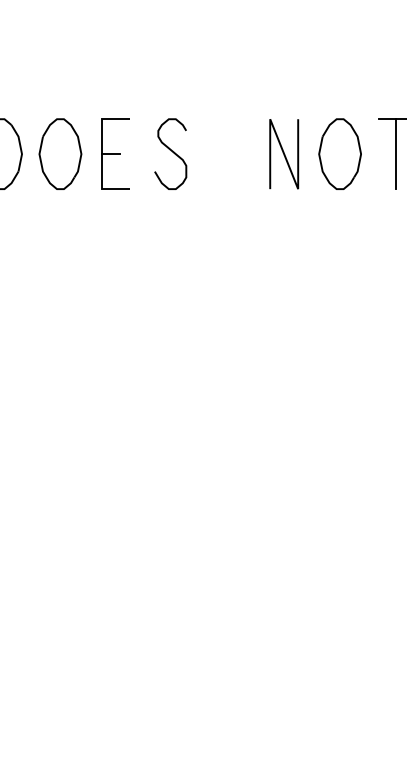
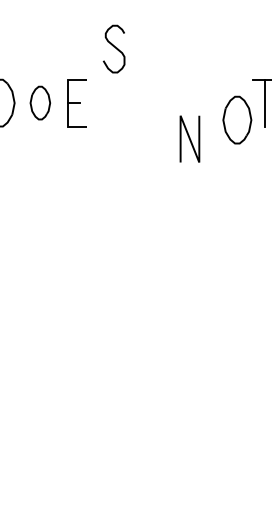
curve: (171, 151) -> (114, 47), moved
part: (60, 153) -> (40, 102), size x0.7
line: (283, 153) -> (189, 138), moved
part: (340, 153) -> (237, 119), moved

